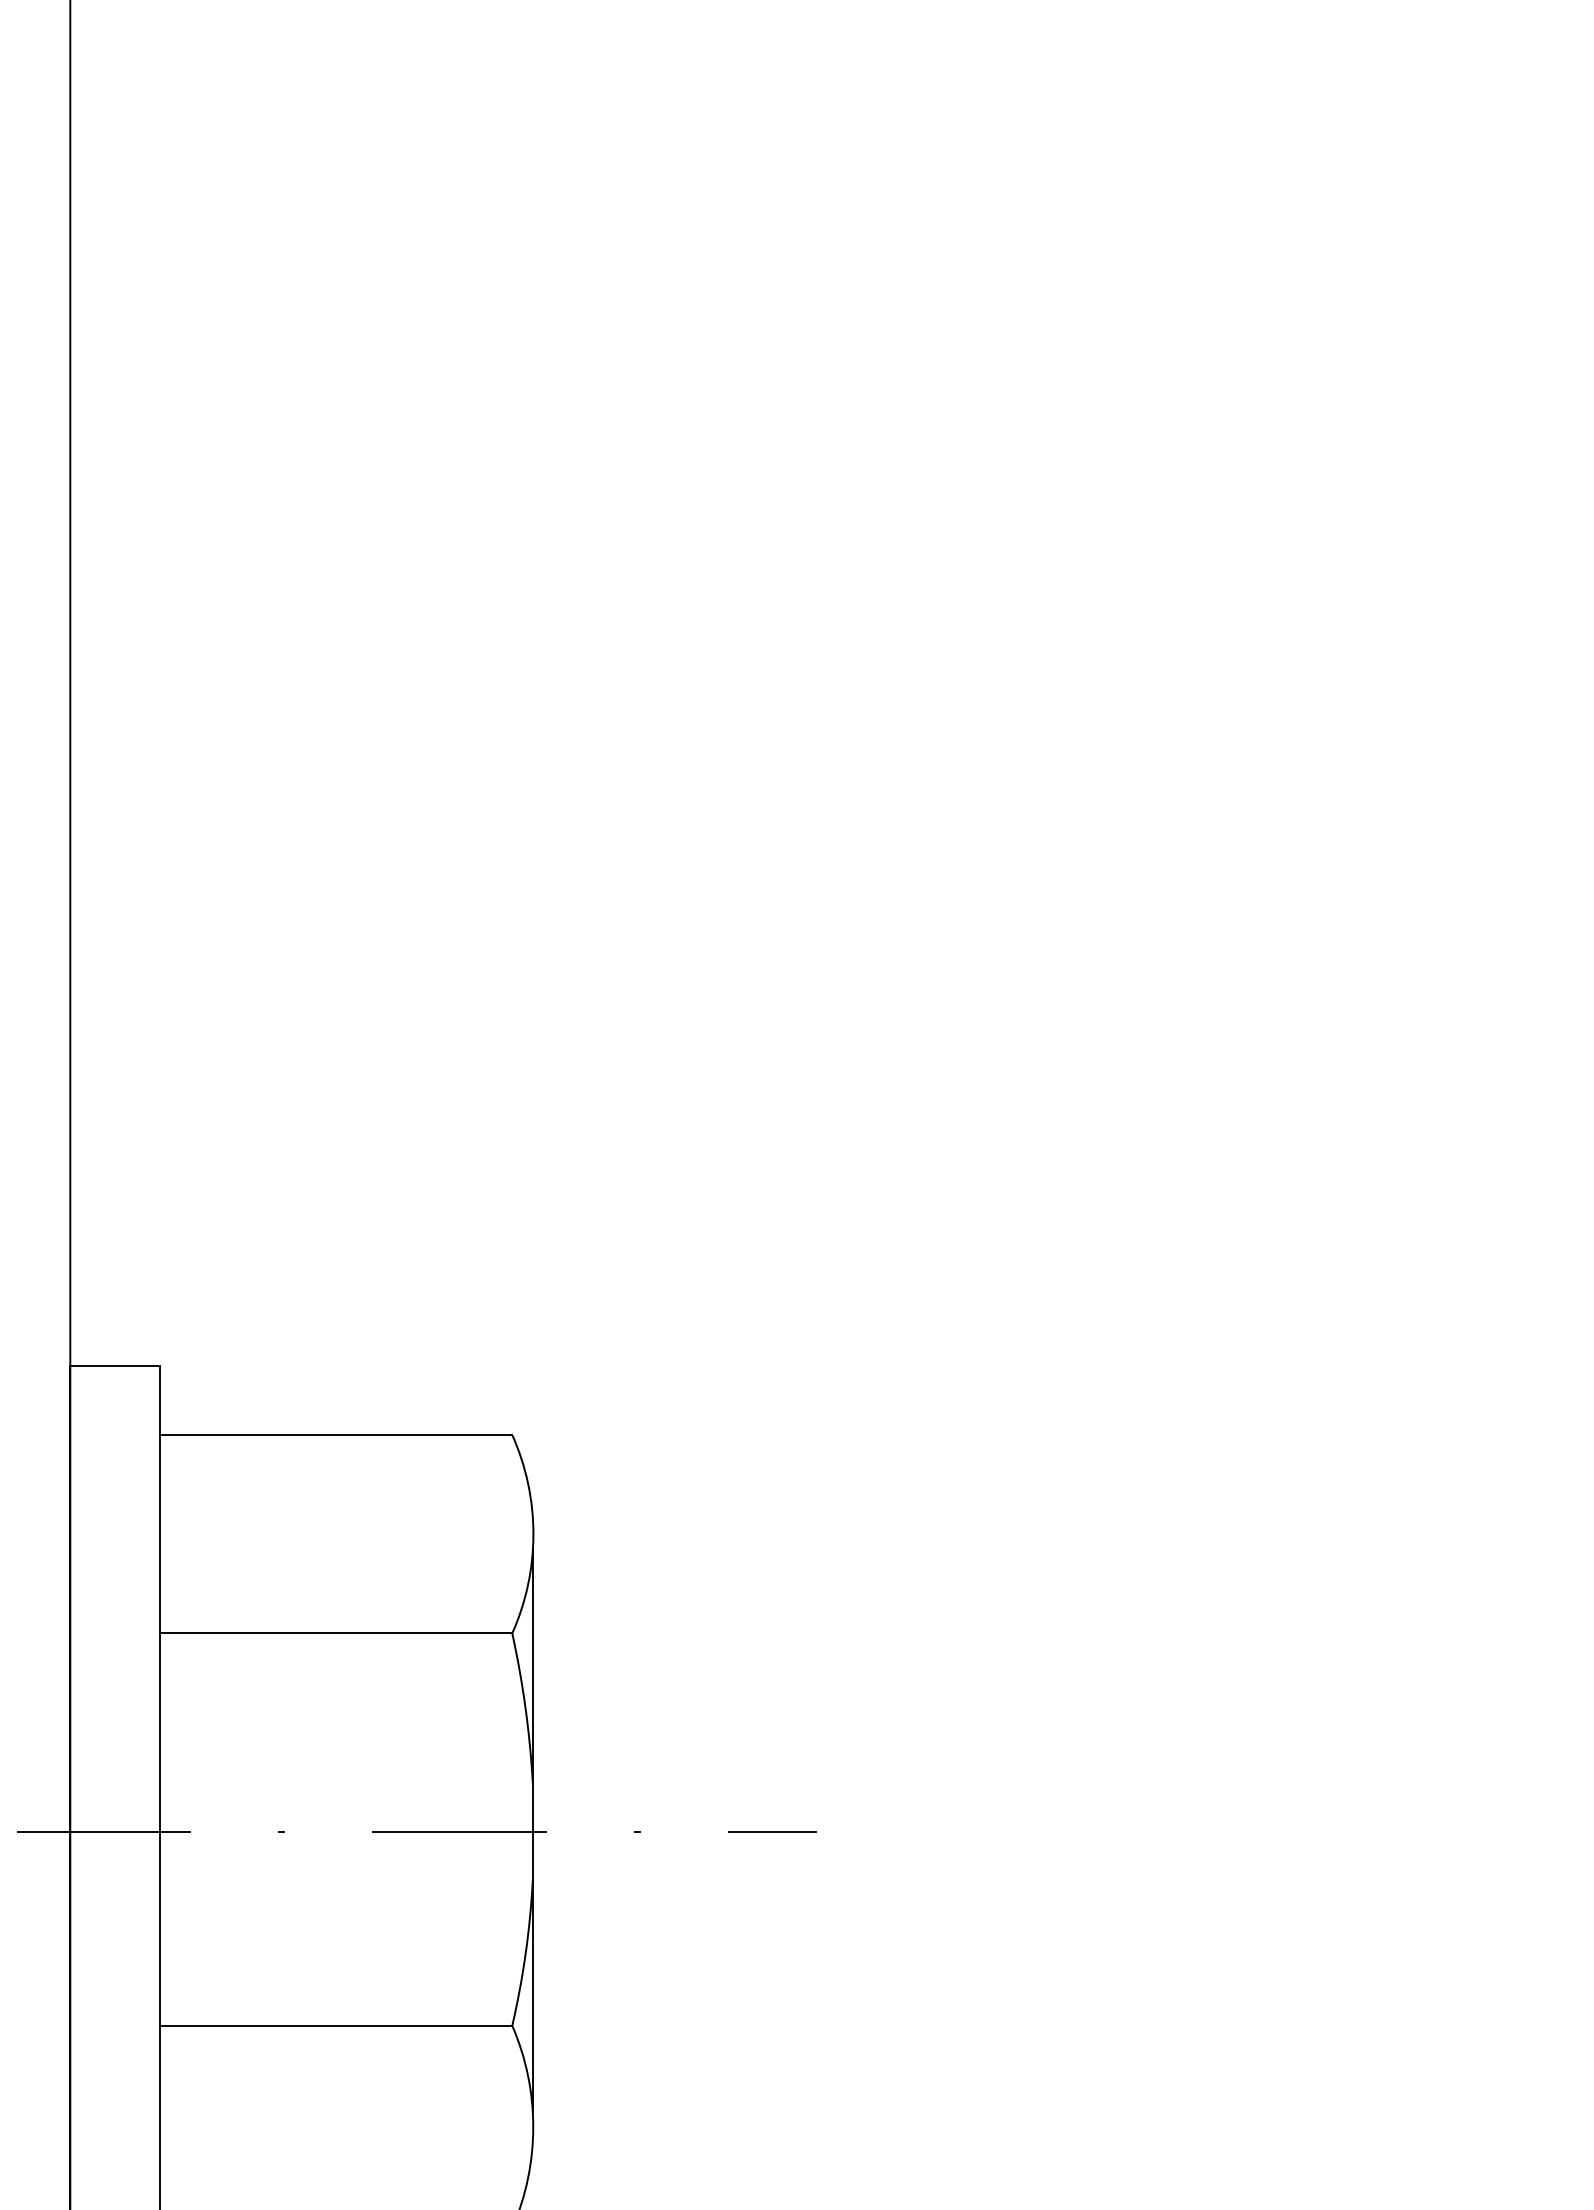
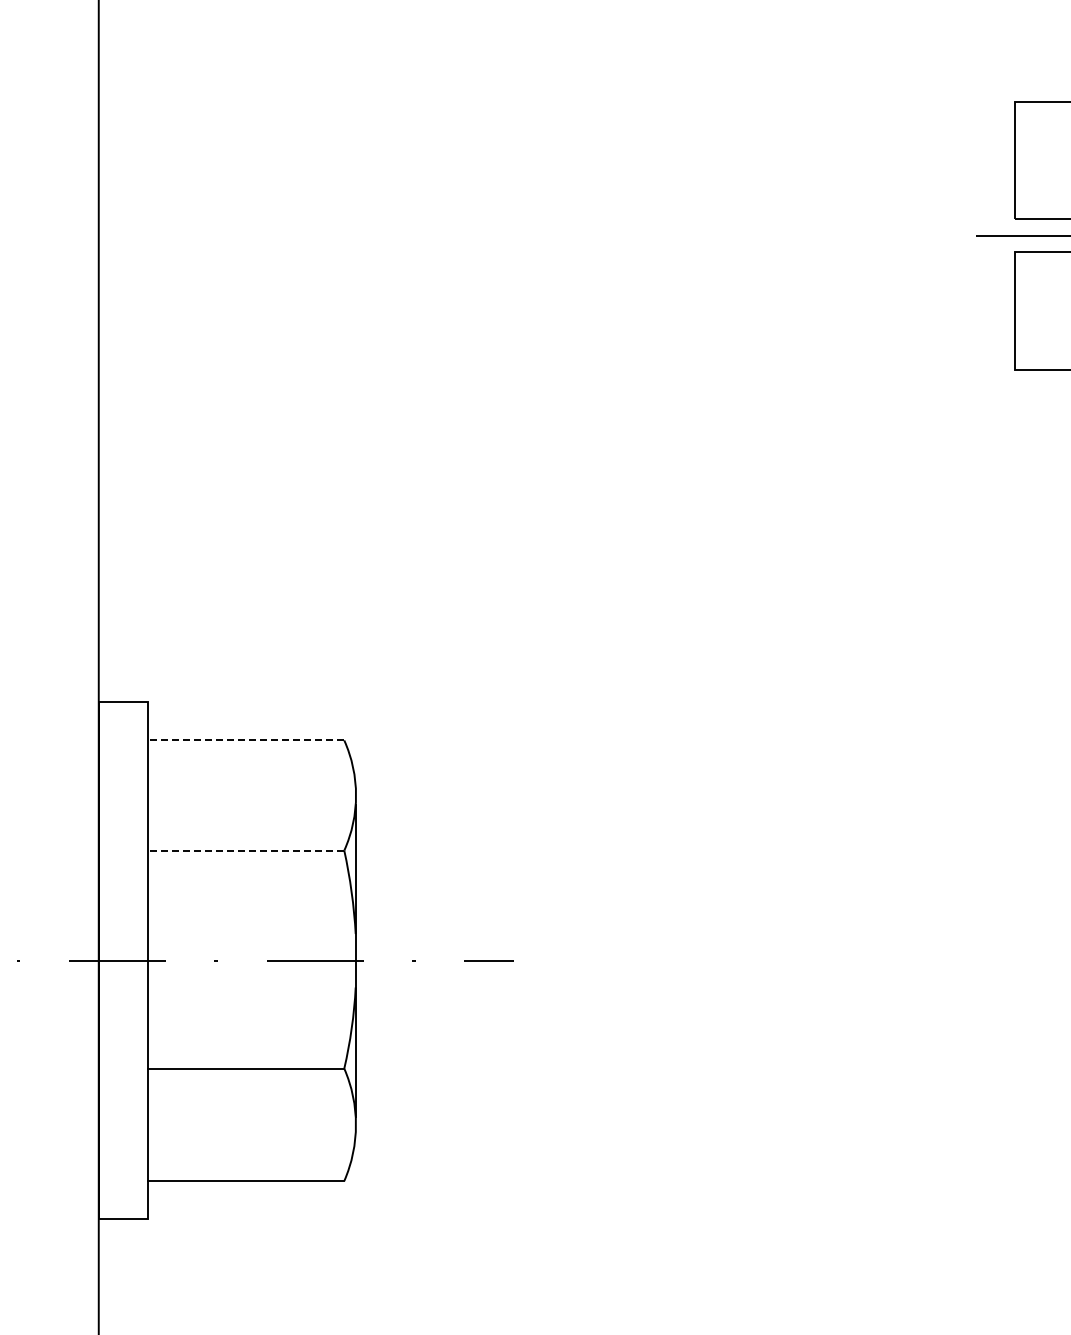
line: (336, 1435) -> (246, 740), solid -> dashed
line: (336, 1633) -> (246, 850), solid -> dashed

